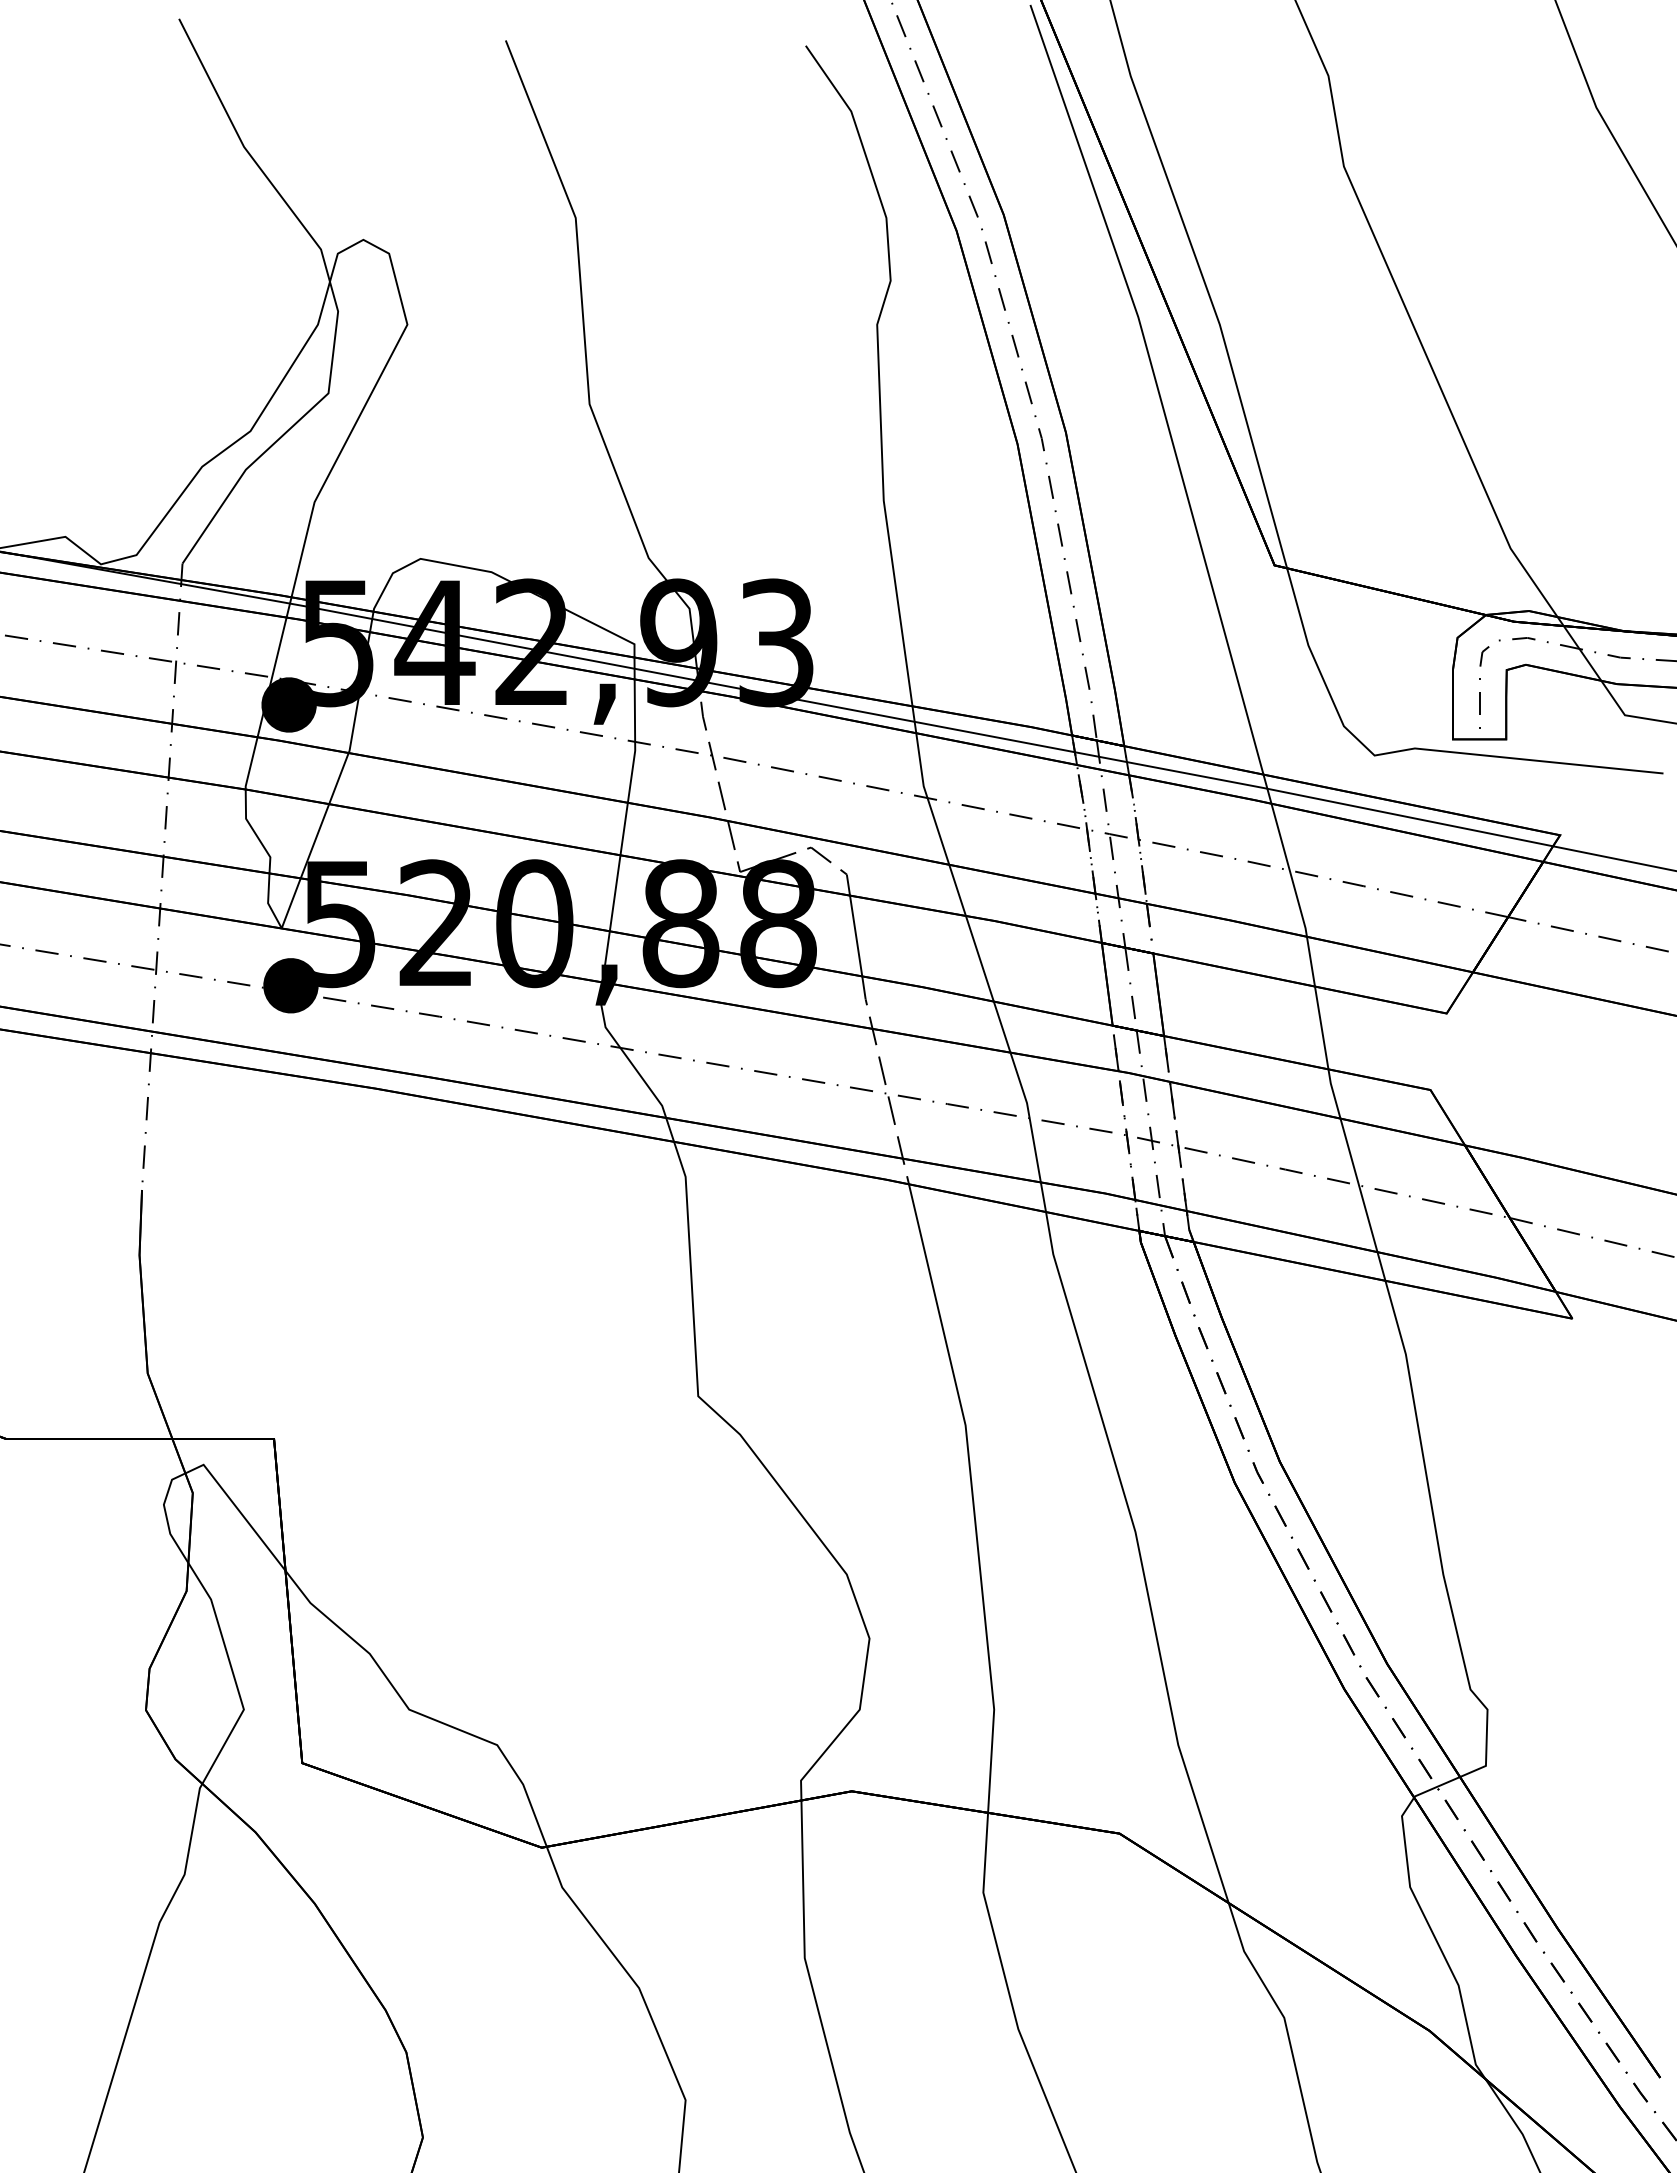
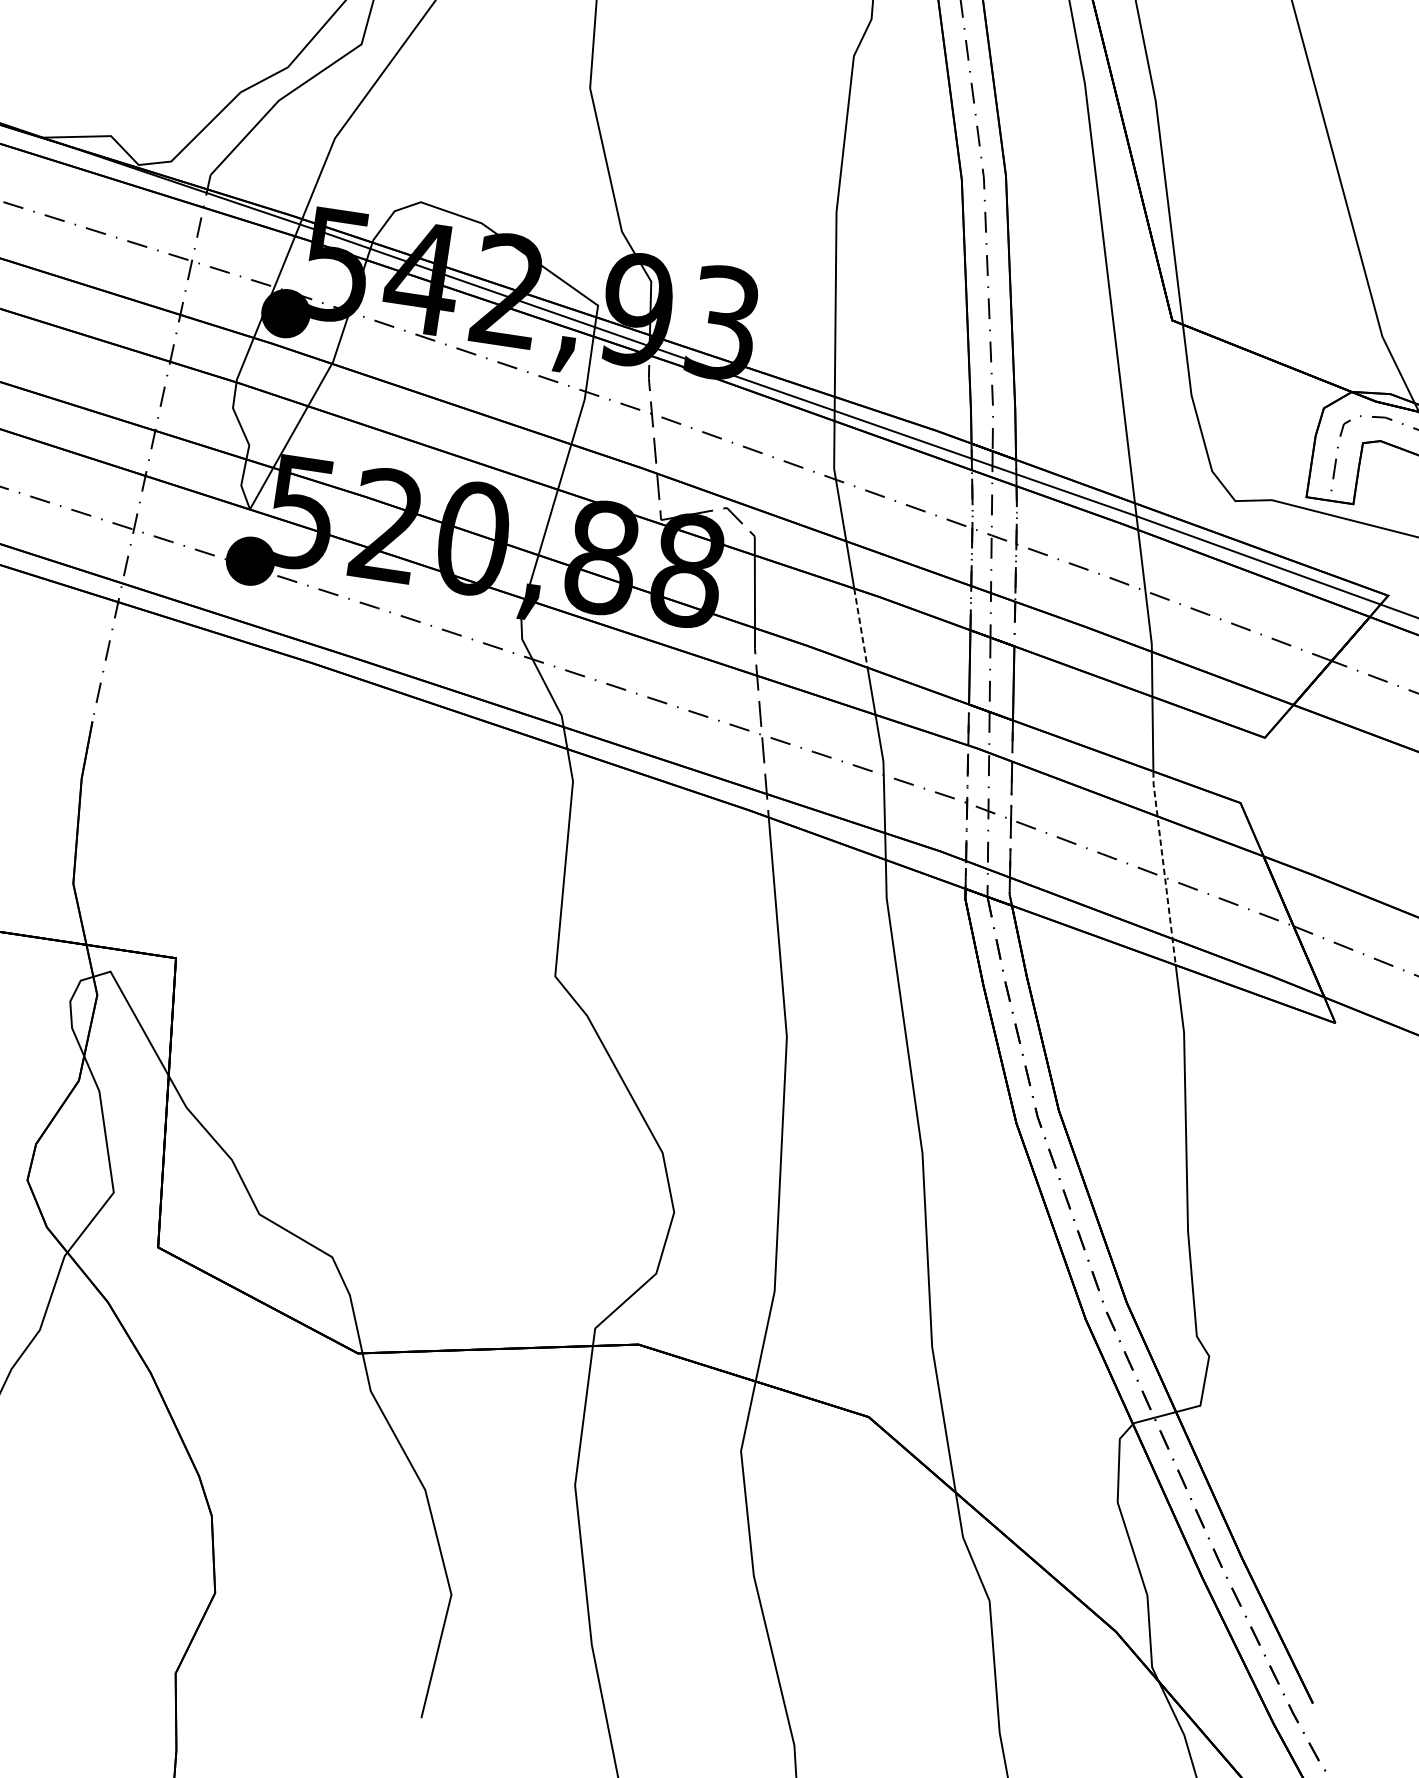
line: (979, 958) -> (860, 627), solid -> dashed
line: (1355, 1173) -> (1163, 866), solid -> dashed

